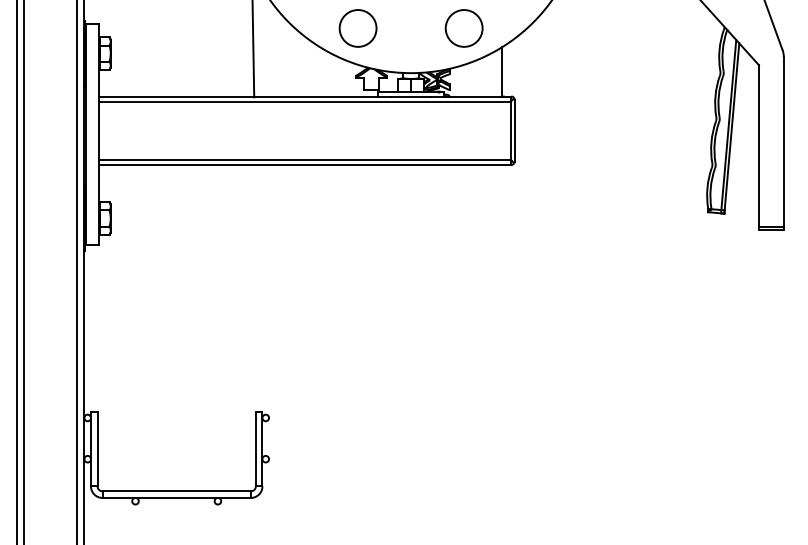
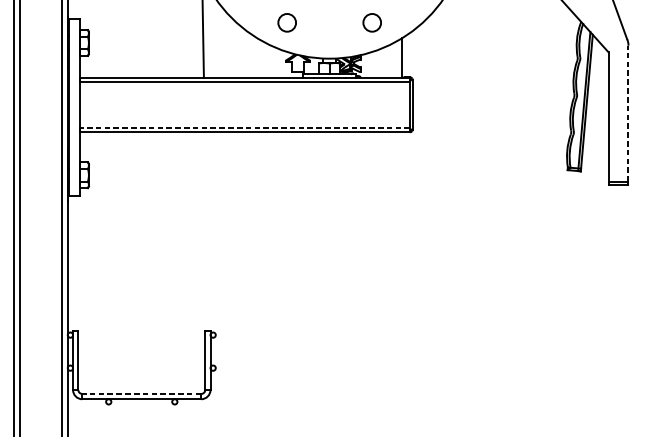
circle: (357, 28) -> (286, 22), size x0.6
circle: (463, 28) -> (371, 22), size x0.6
line: (783, 141) -> (628, 113), solid -> dashed
line: (304, 159) -> (244, 127), solid -> dashed
line: (176, 491) -> (141, 394), solid -> dashed

